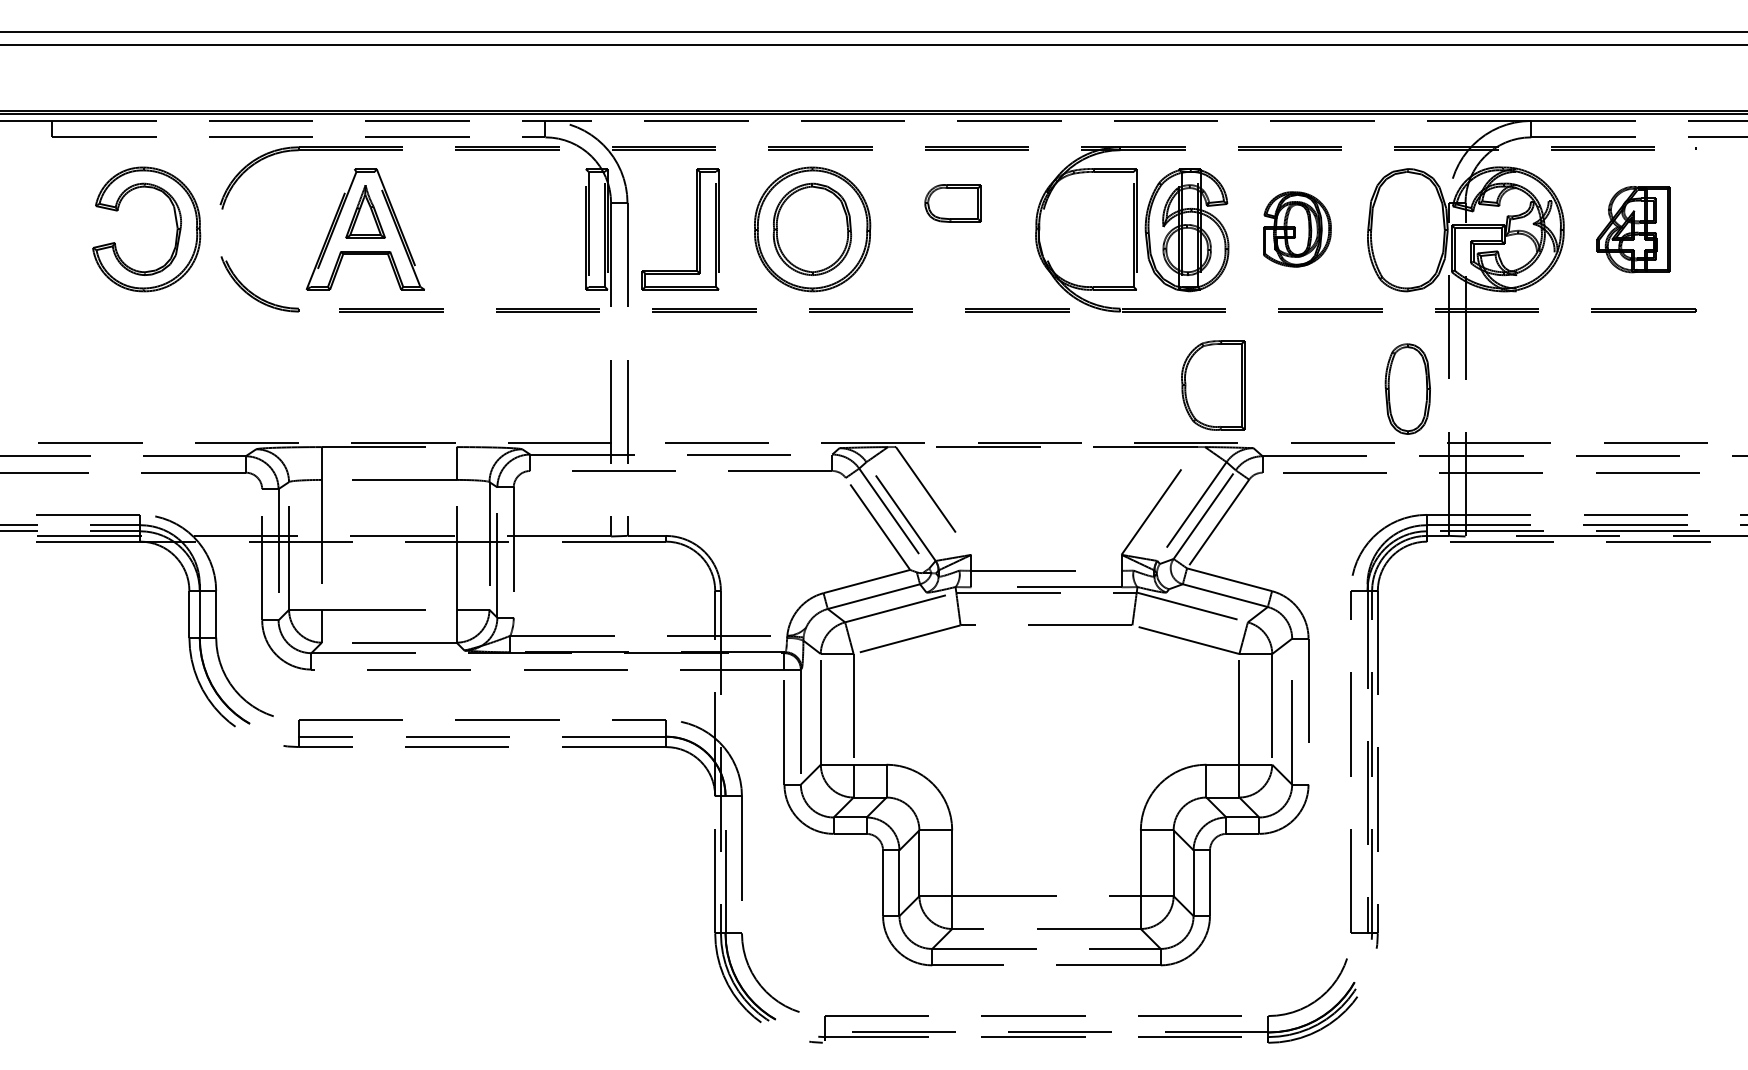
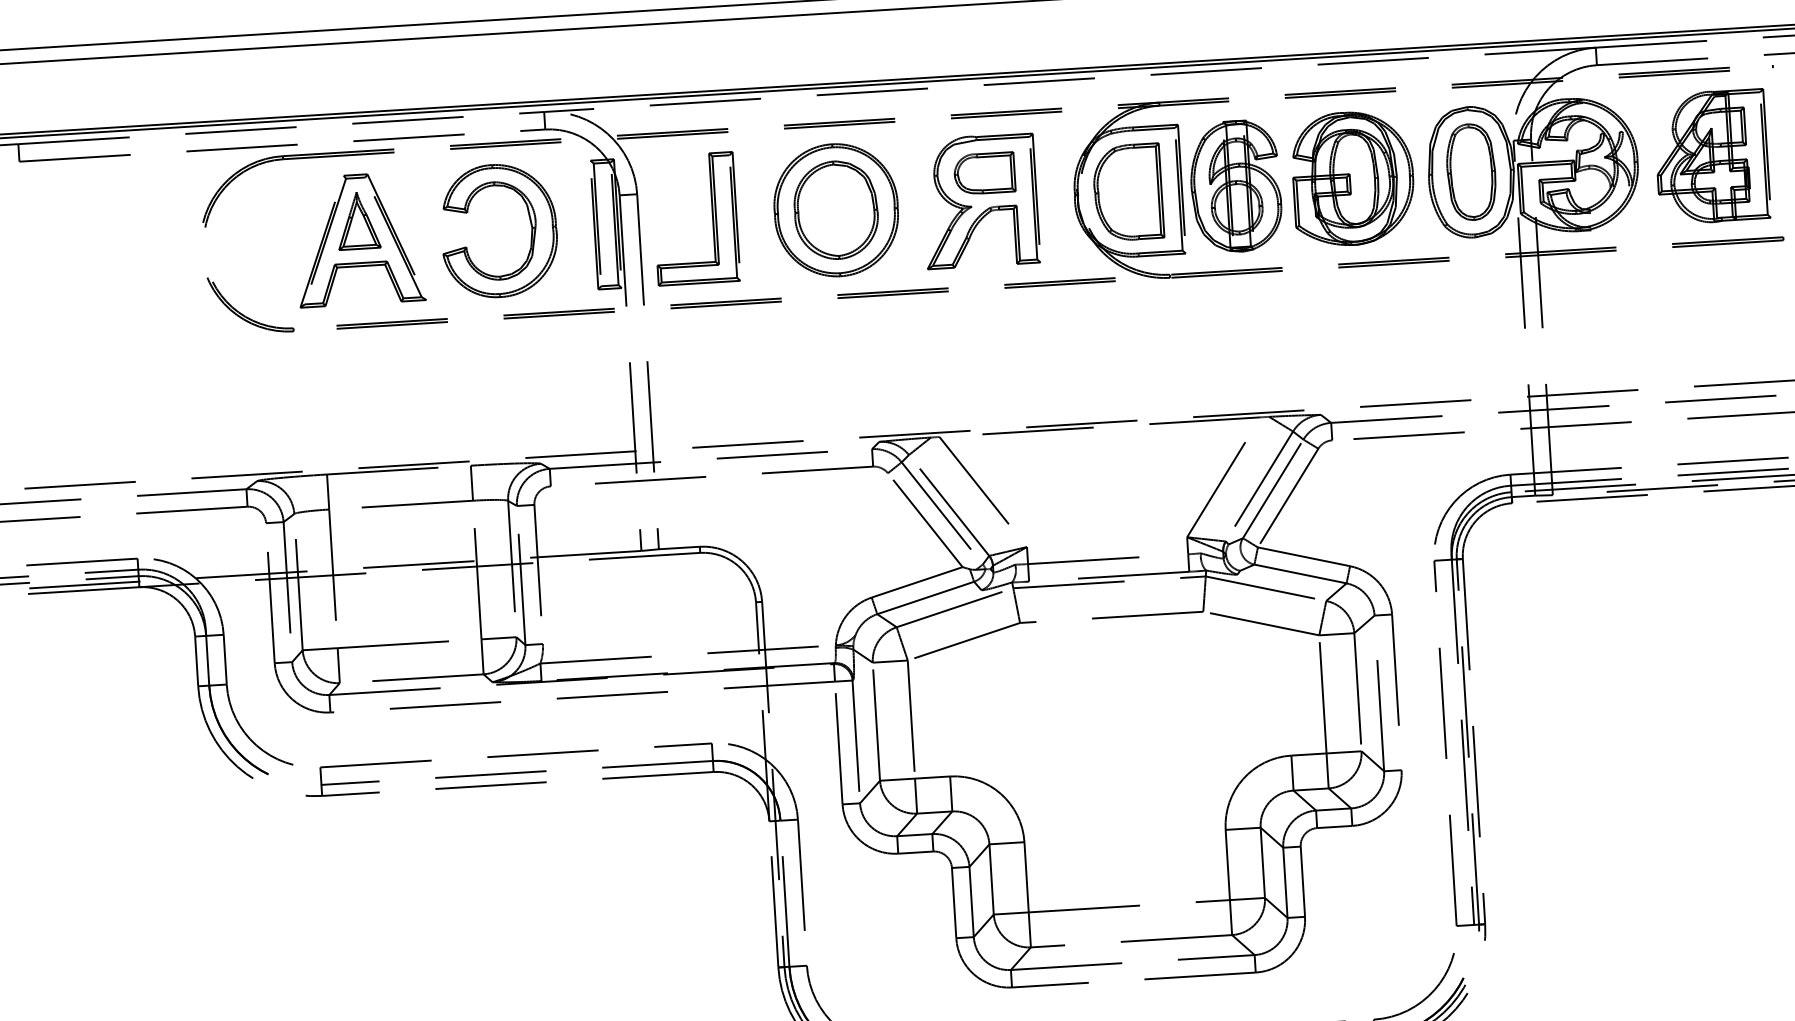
part: (175, 222) -> (529, 221), moved
part: (1297, 229) -> (1353, 178), size x1.67
part: (1633, 229) -> (1711, 156), size x1.43
part: (939, 233) -> (971, 206), added
part: (1213, 385) -> (1128, 192), moved
part: (1407, 388) -> (1470, 171), moved

